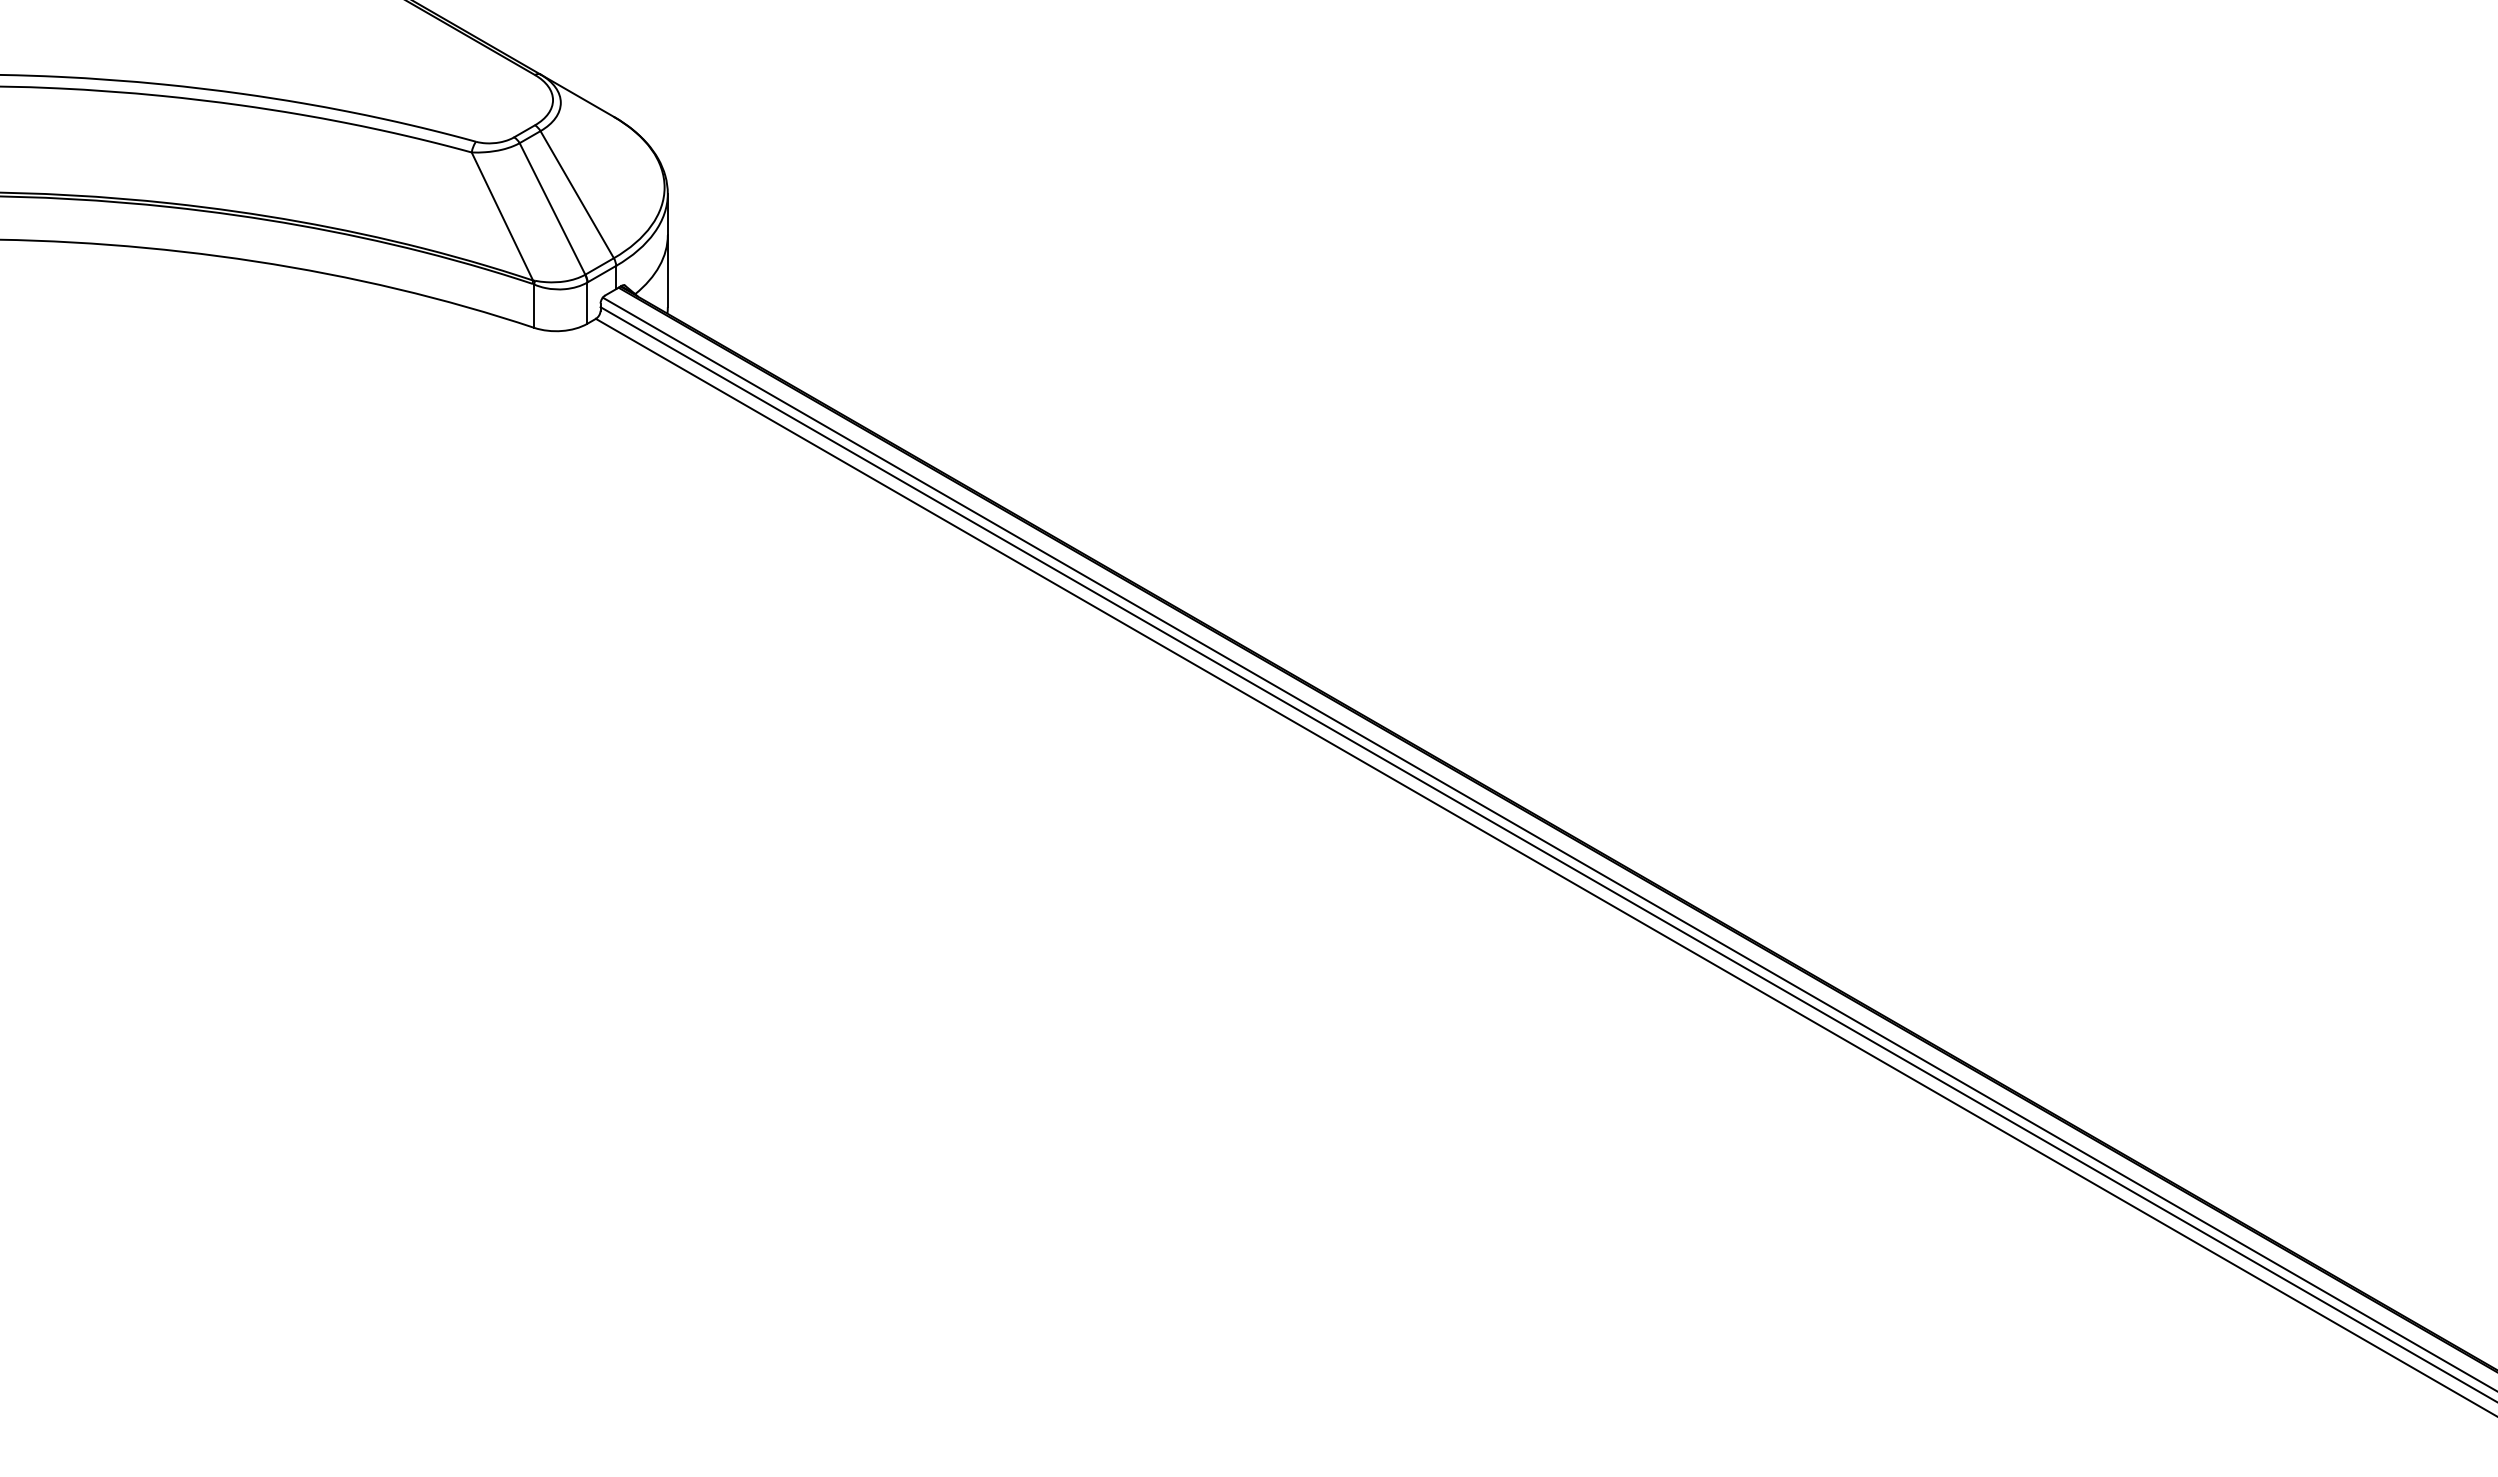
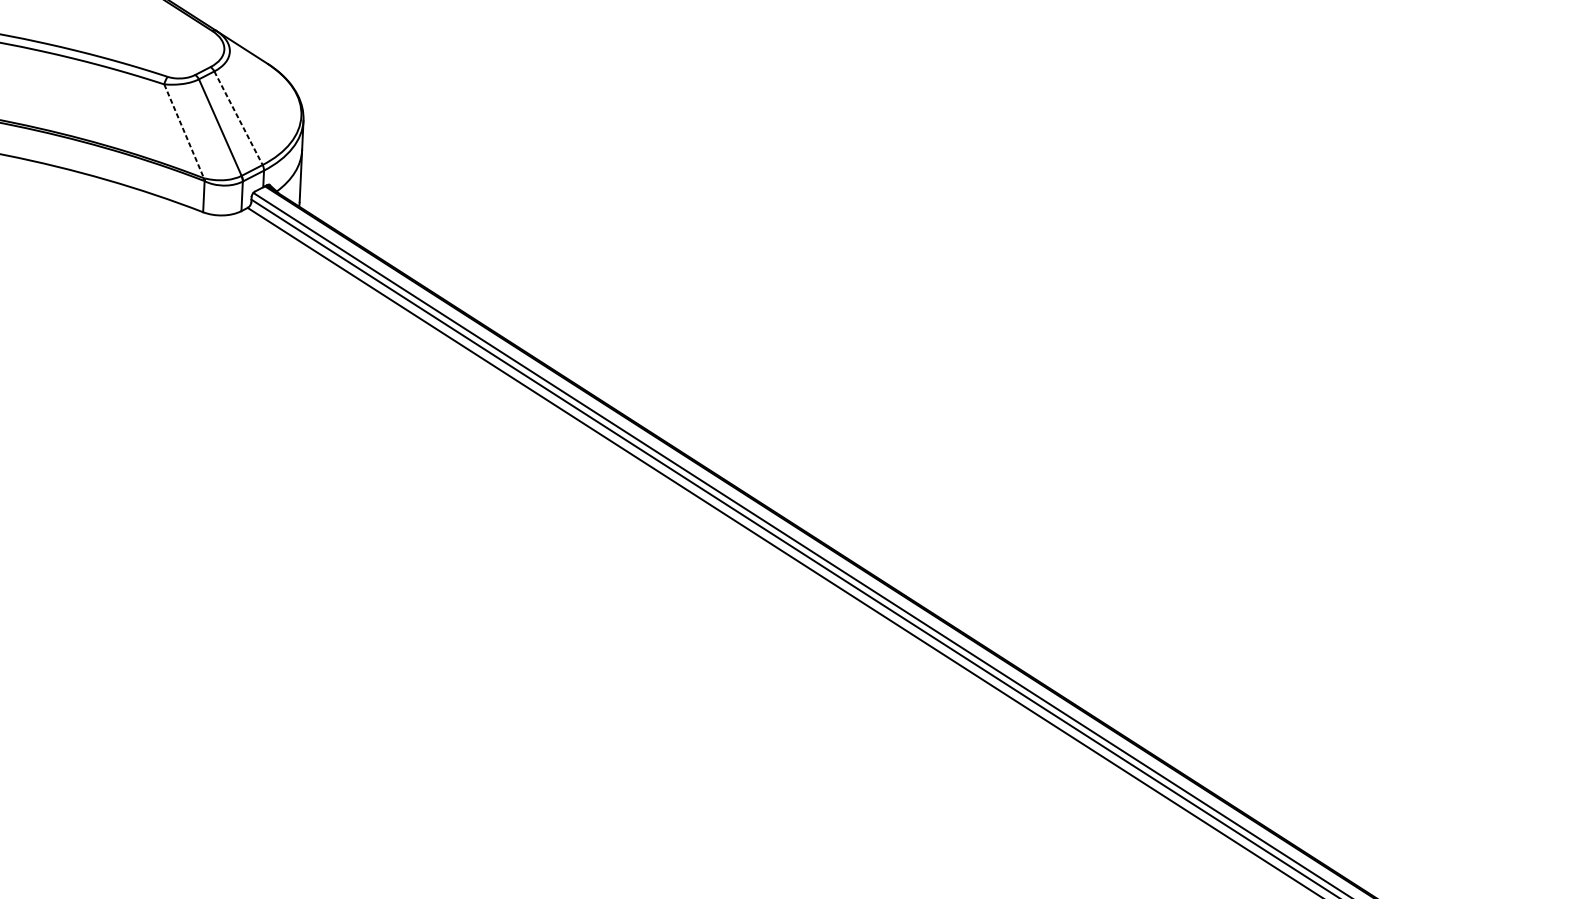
line: (577, 195) -> (238, 118), solid -> dashed
line: (502, 216) -> (184, 131), solid -> dashed

